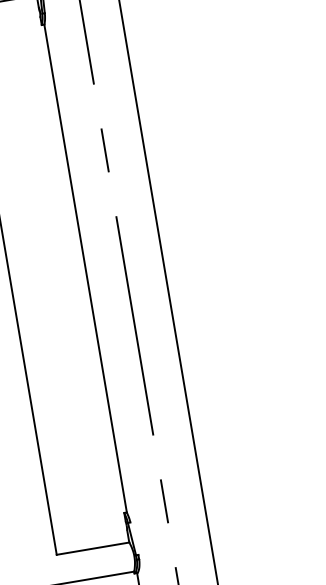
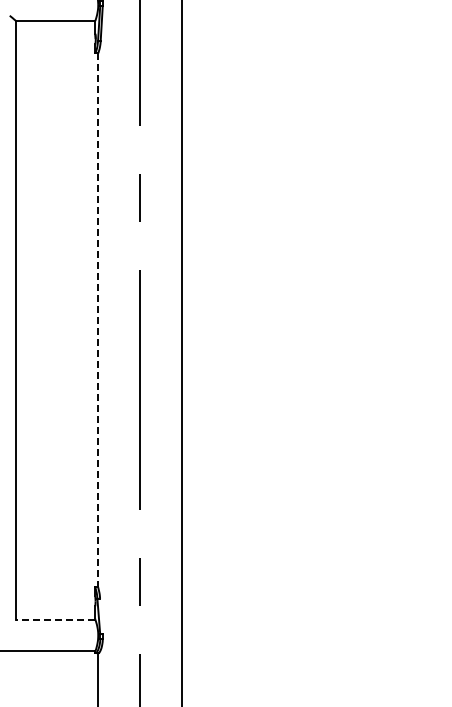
line: (85, 268) -> (98, 320), solid -> dashed
line: (92, 548) -> (55, 619), solid -> dashed

